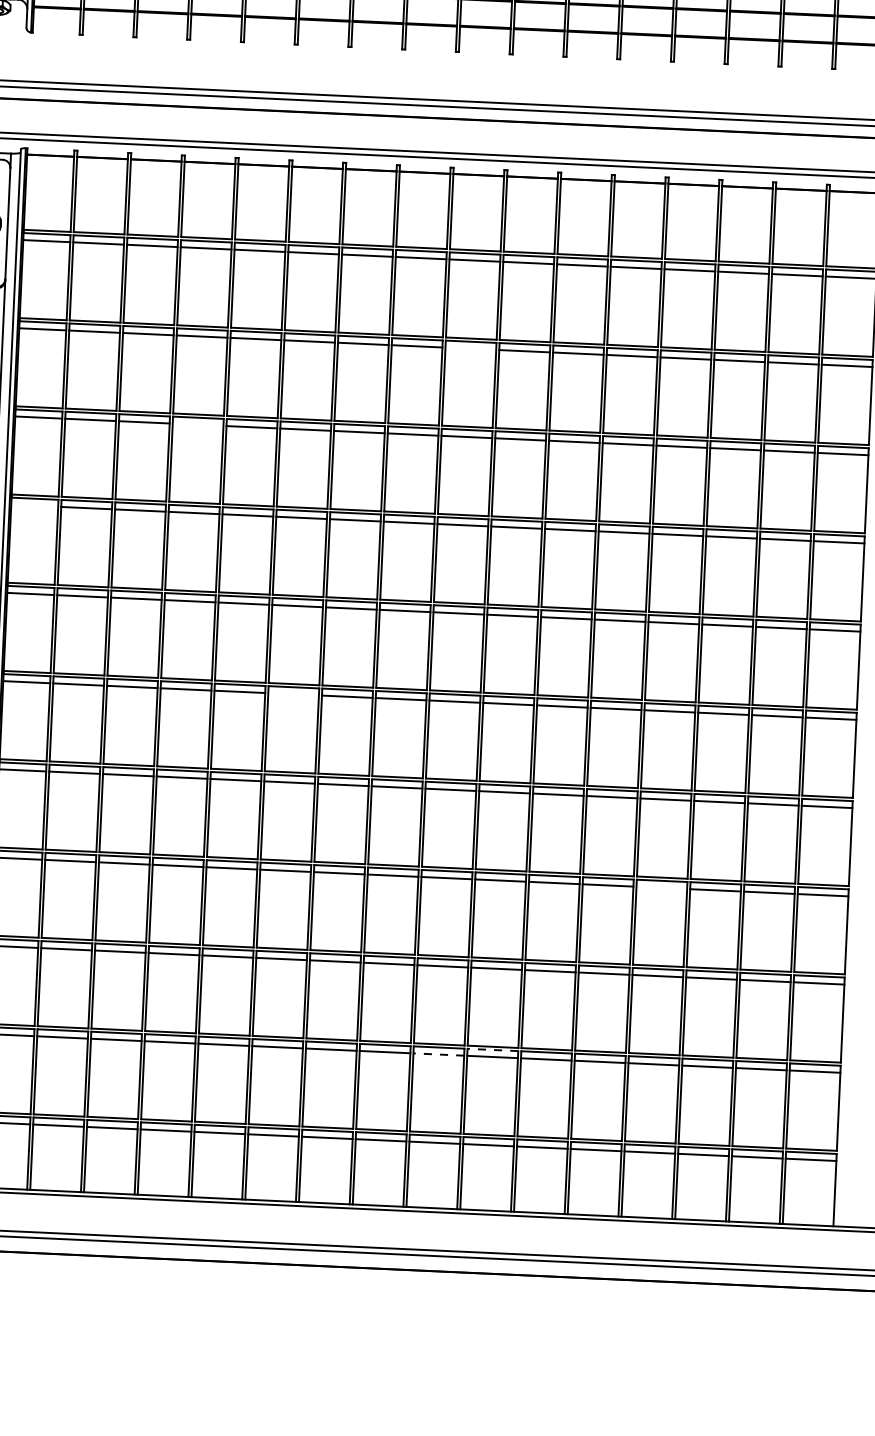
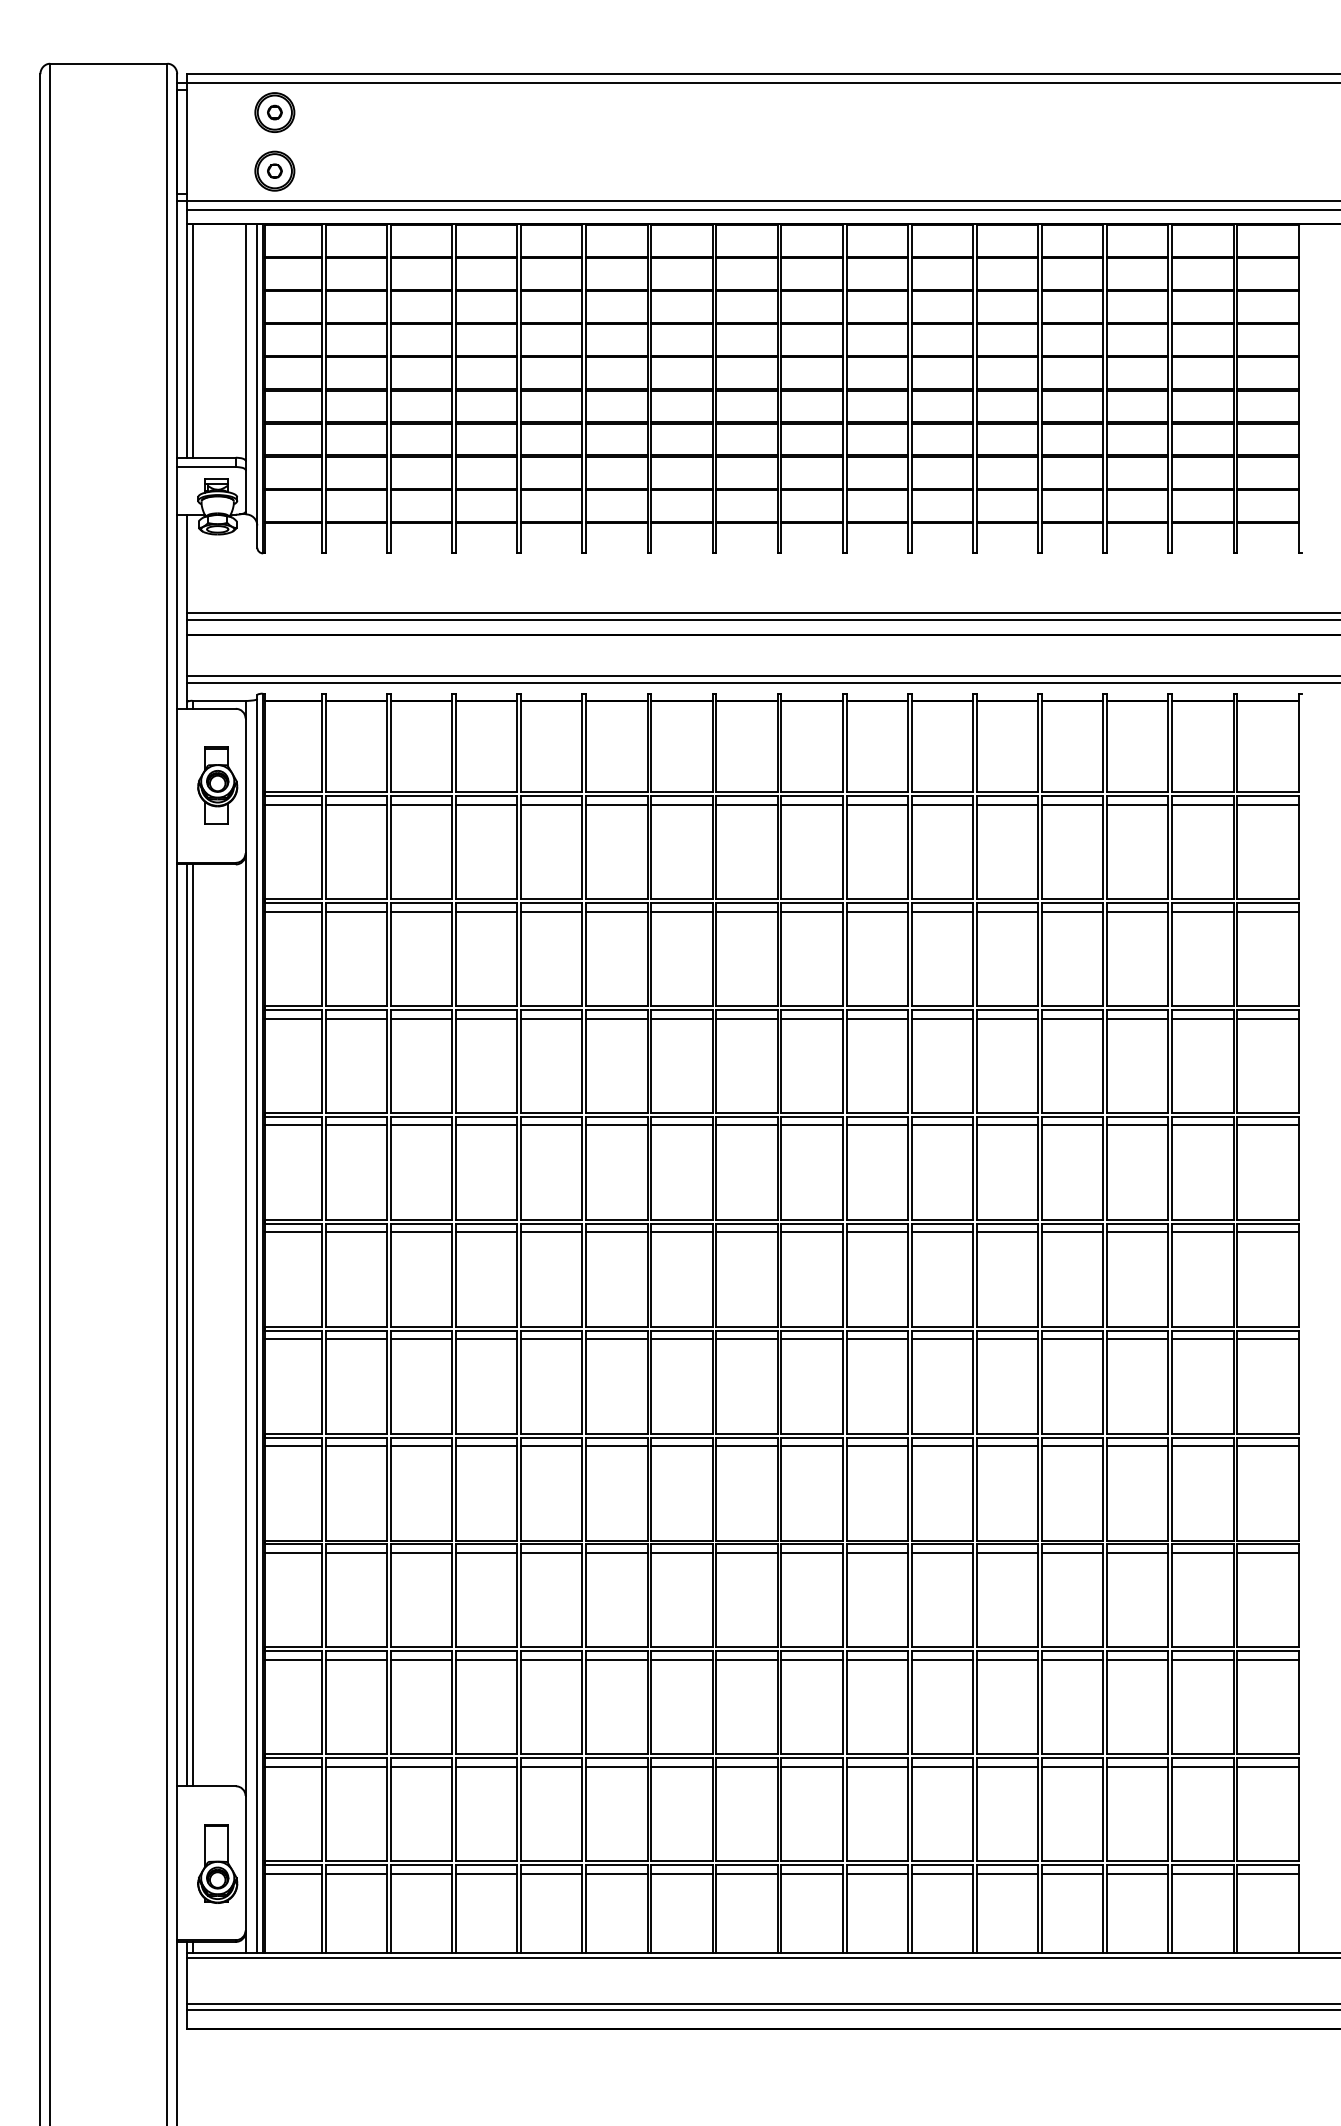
line: (470, 348) -> (811, 911), added
line: (198, 424) -> (486, 1018), added
line: (34, 505) -> (293, 1125), added
line: (293, 694) -> (616, 1339), added
line: (661, 887) -> (1072, 1552), added
line: (493, 1050) -> (877, 1758), dashed -> solid
line: (439, 1054) -> (812, 1766), dashed -> solid

